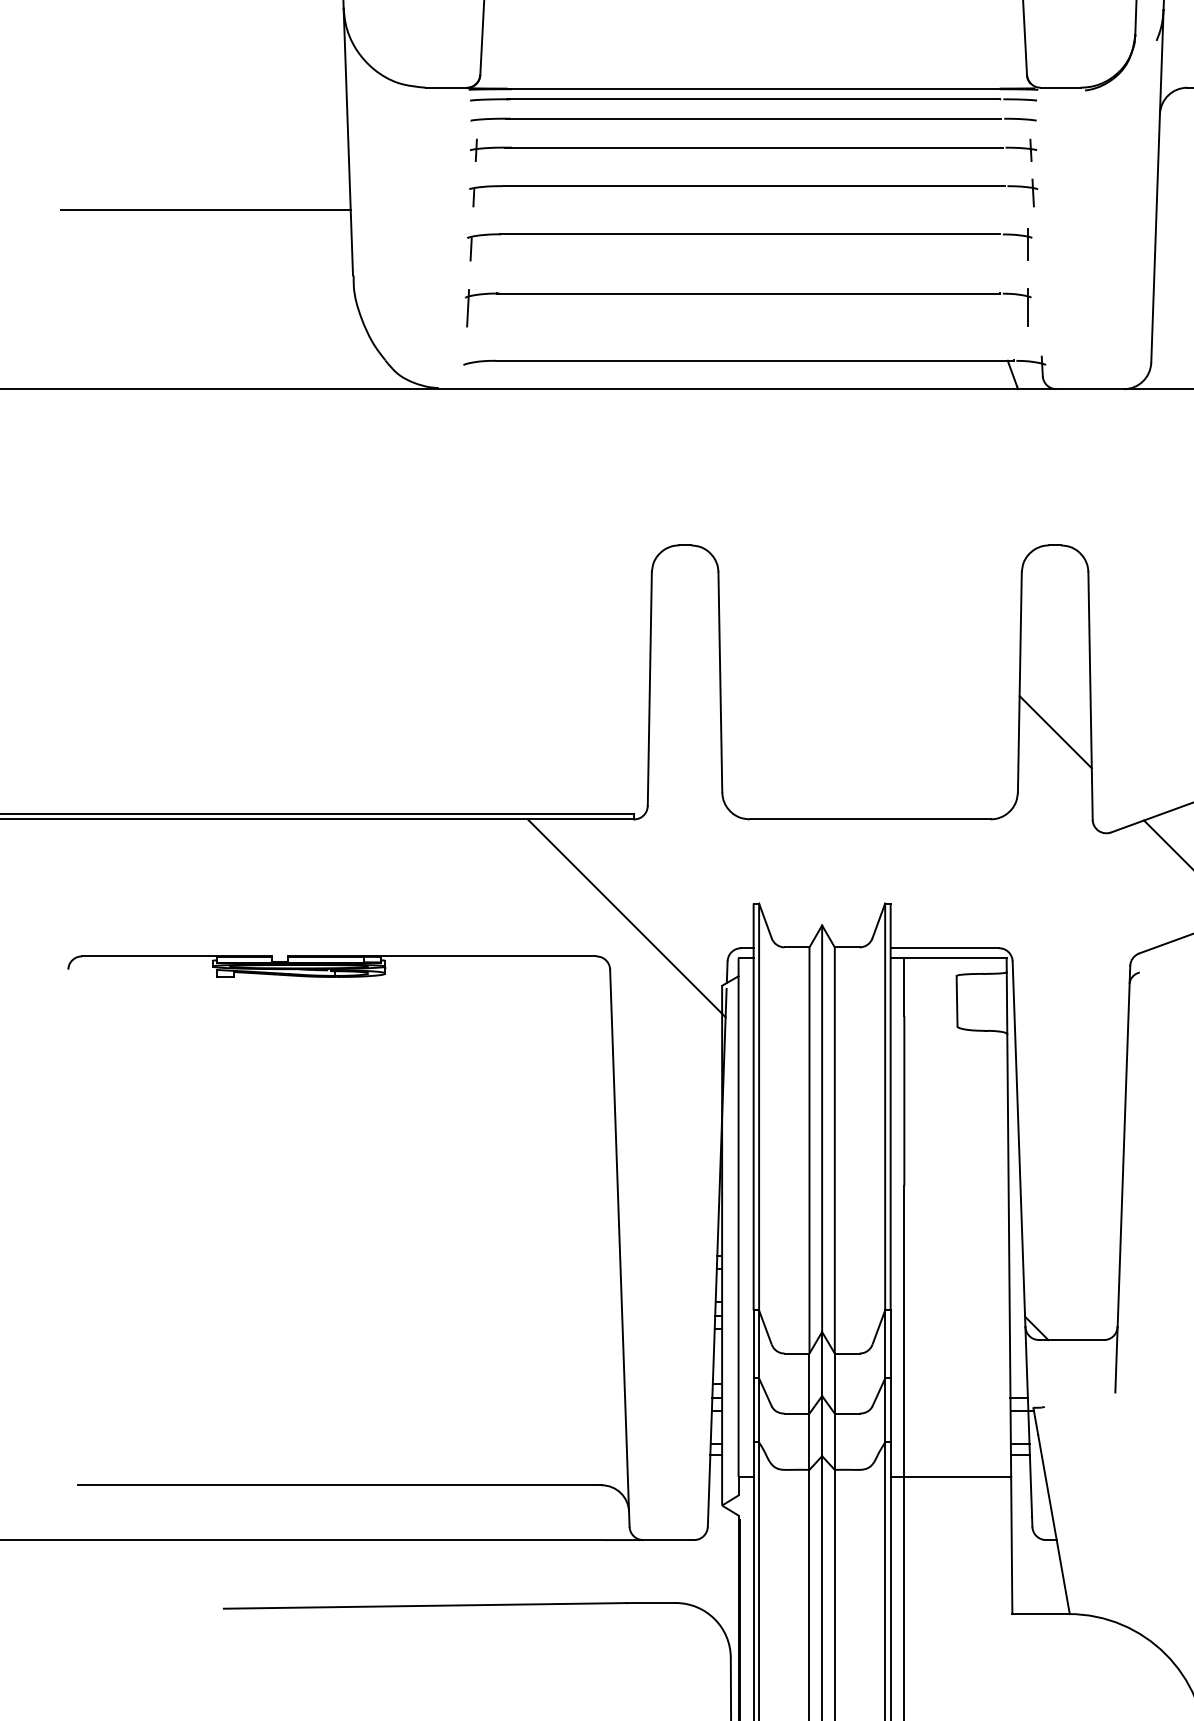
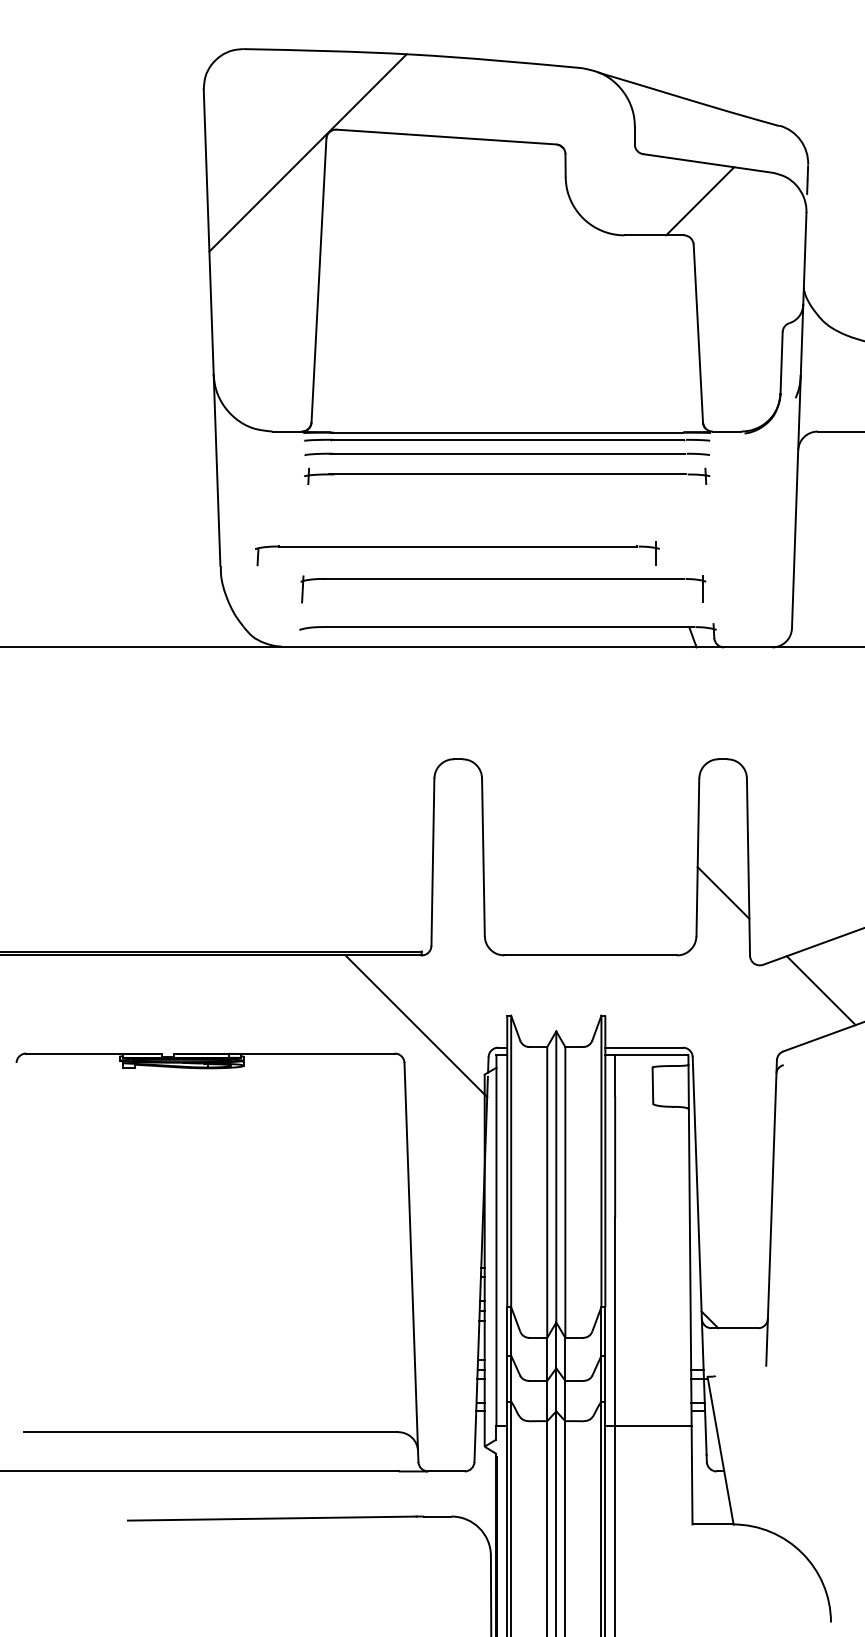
part: (752, 192) -> (506, 506), removed
line: (205, 210) -> (114, 519), removed
part: (749, 244) -> (457, 553), moved

